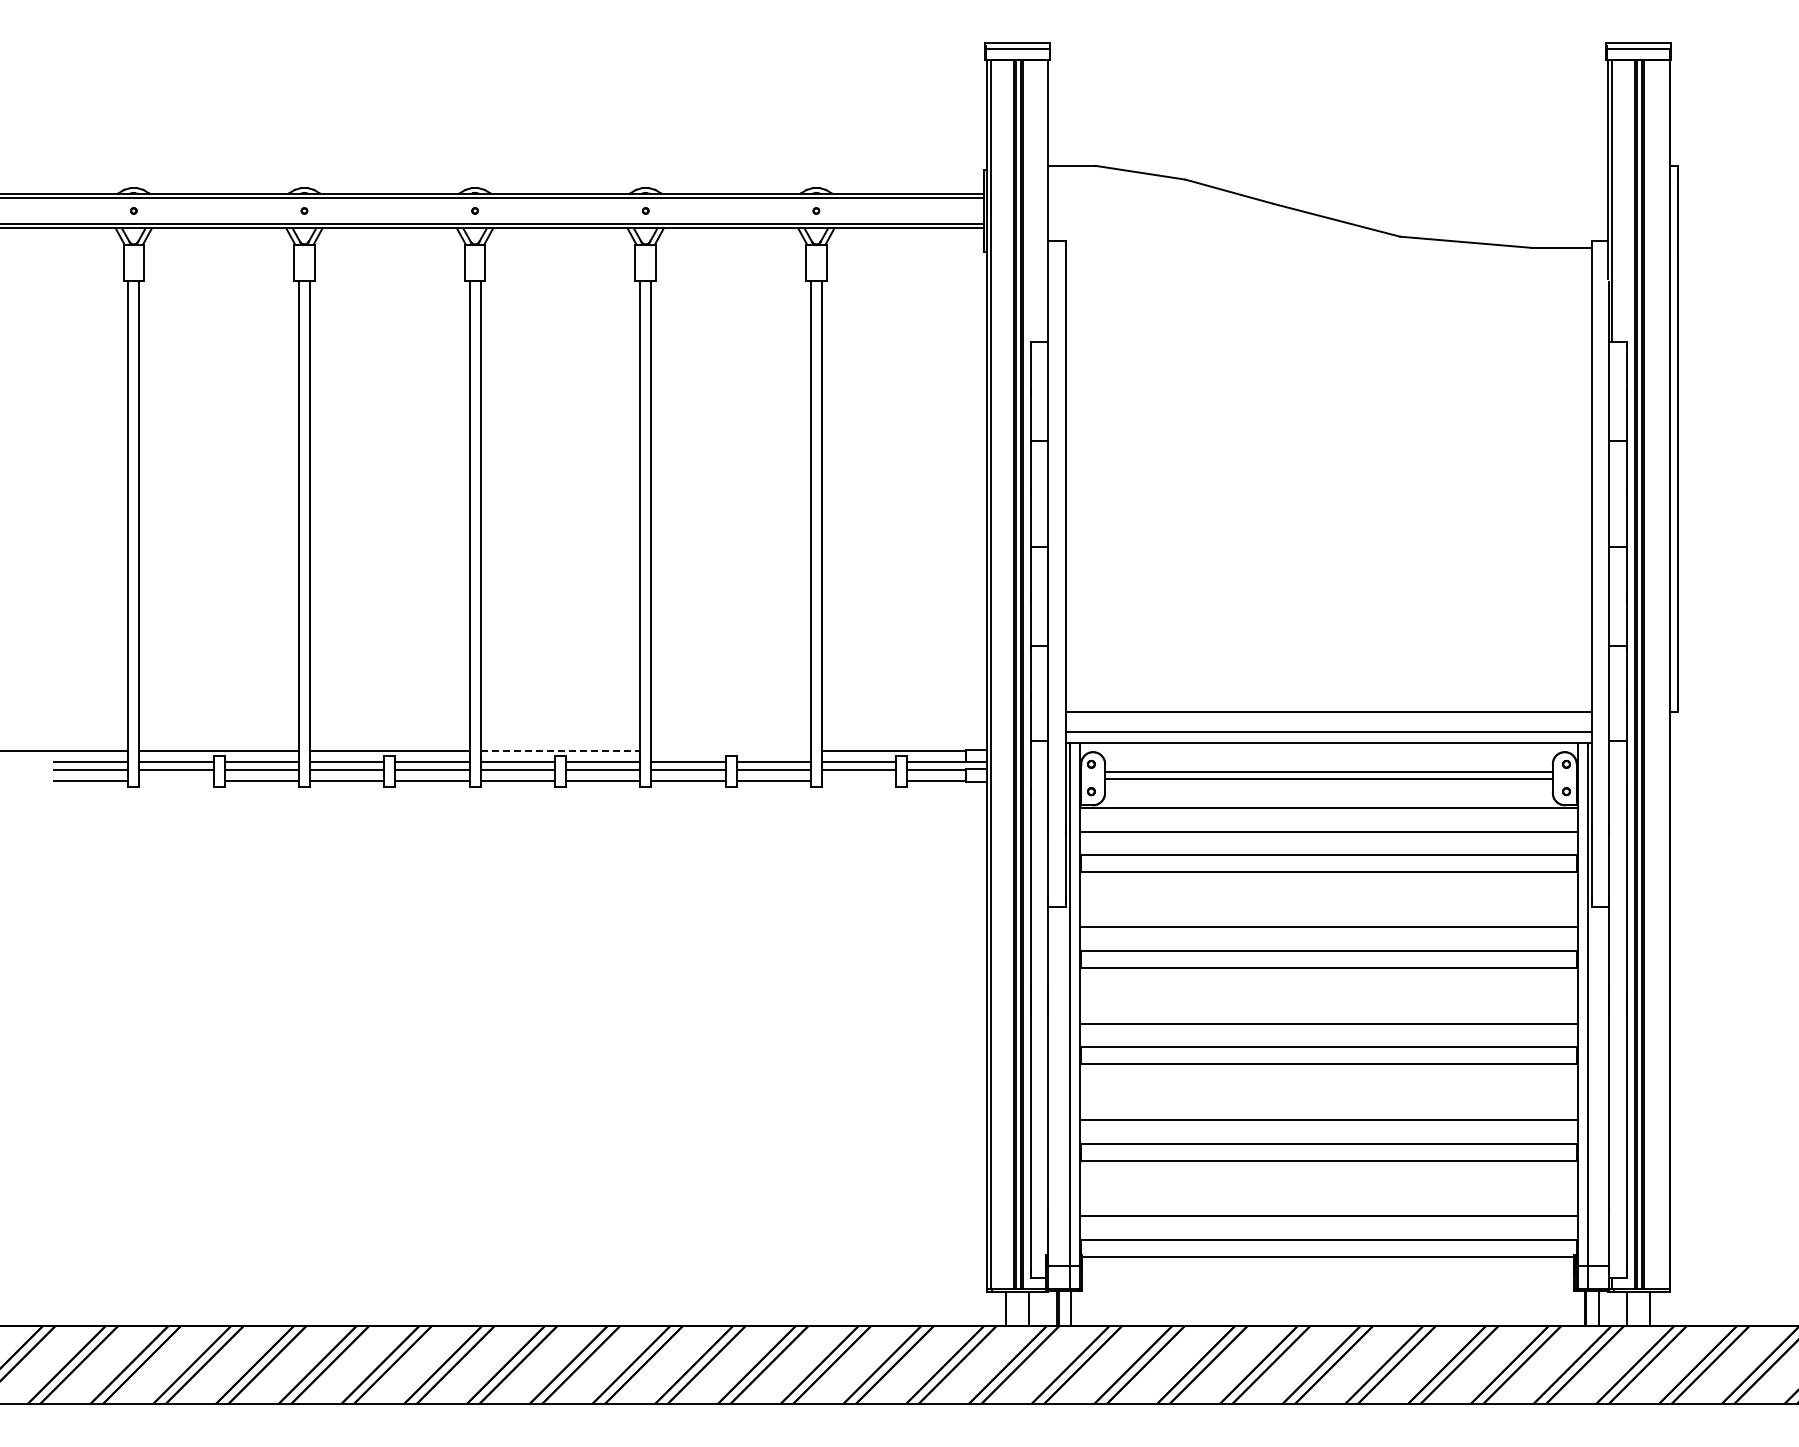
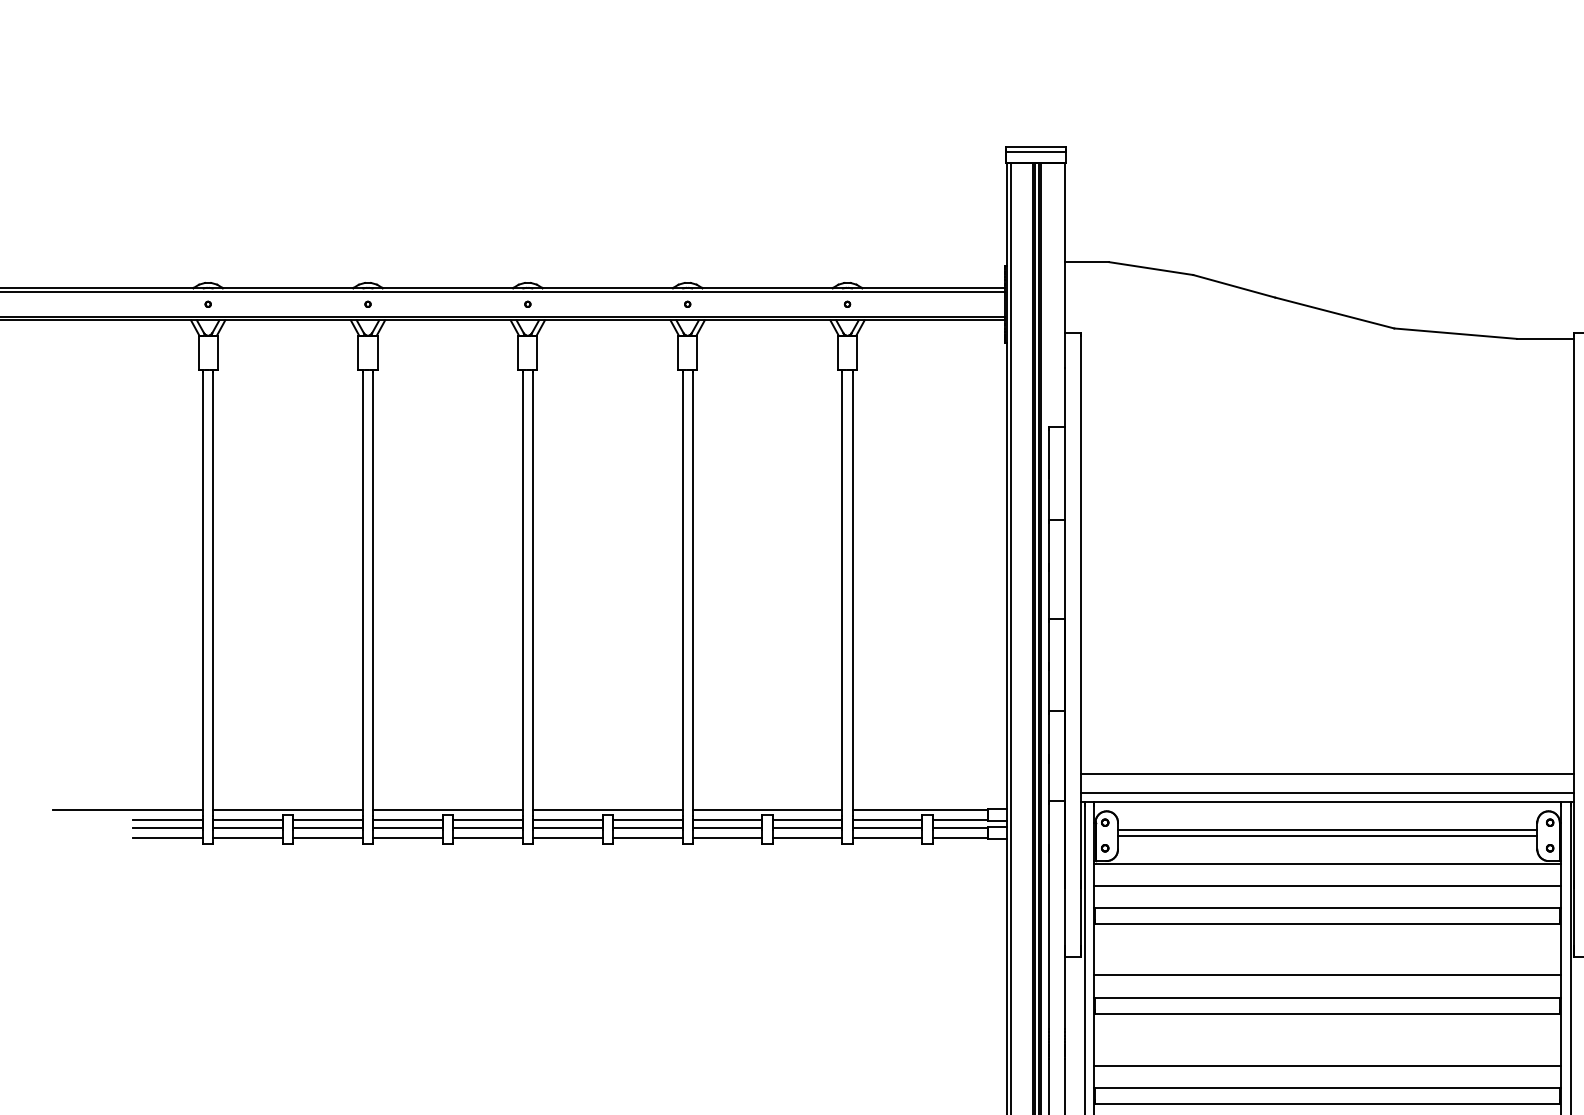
line: (560, 750) -> (607, 809), dashed -> solid
line: (730, 750) -> (767, 809), added
line: (176, 780) -> (248, 837), added
line: (858, 780) -> (886, 837), added

